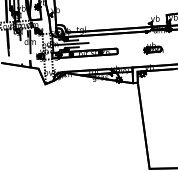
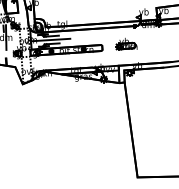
part: (153, 48) -> (126, 44), moved

